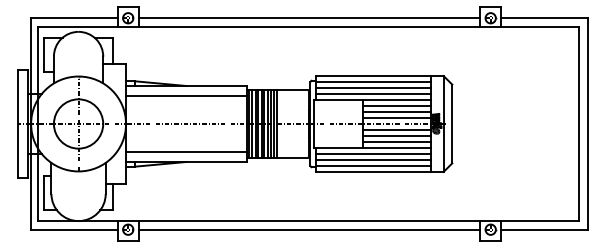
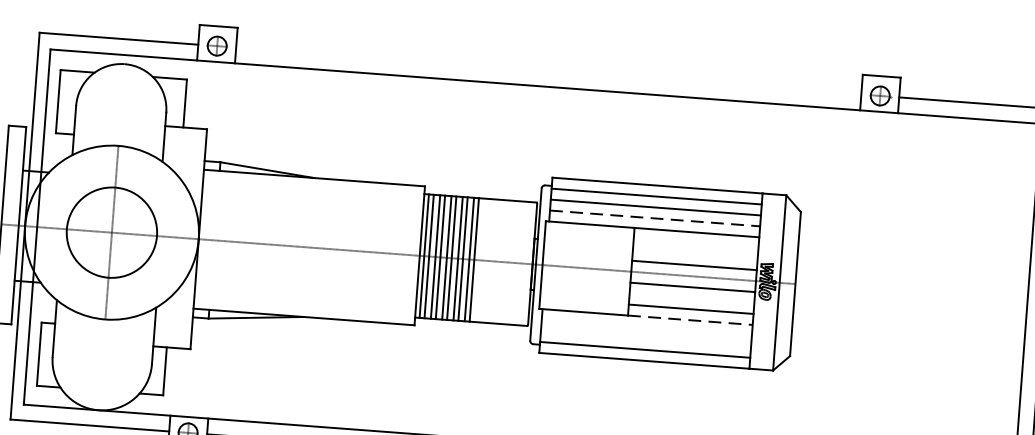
line: (309, 18) -> (548, 71), removed
line: (373, 94) -> (655, 219), solid -> dashed
line: (186, 95) -> (313, 195), removed
line: (396, 106) -> (695, 244), removed
line: (396, 112) -> (694, 255), removed
line: (396, 135) -> (691, 297), removed
line: (397, 147) -> (691, 319), solid -> dashed
line: (186, 152) -> (305, 299), removed
line: (372, 153) -> (645, 327), removed
line: (372, 159) -> (644, 338), removed

